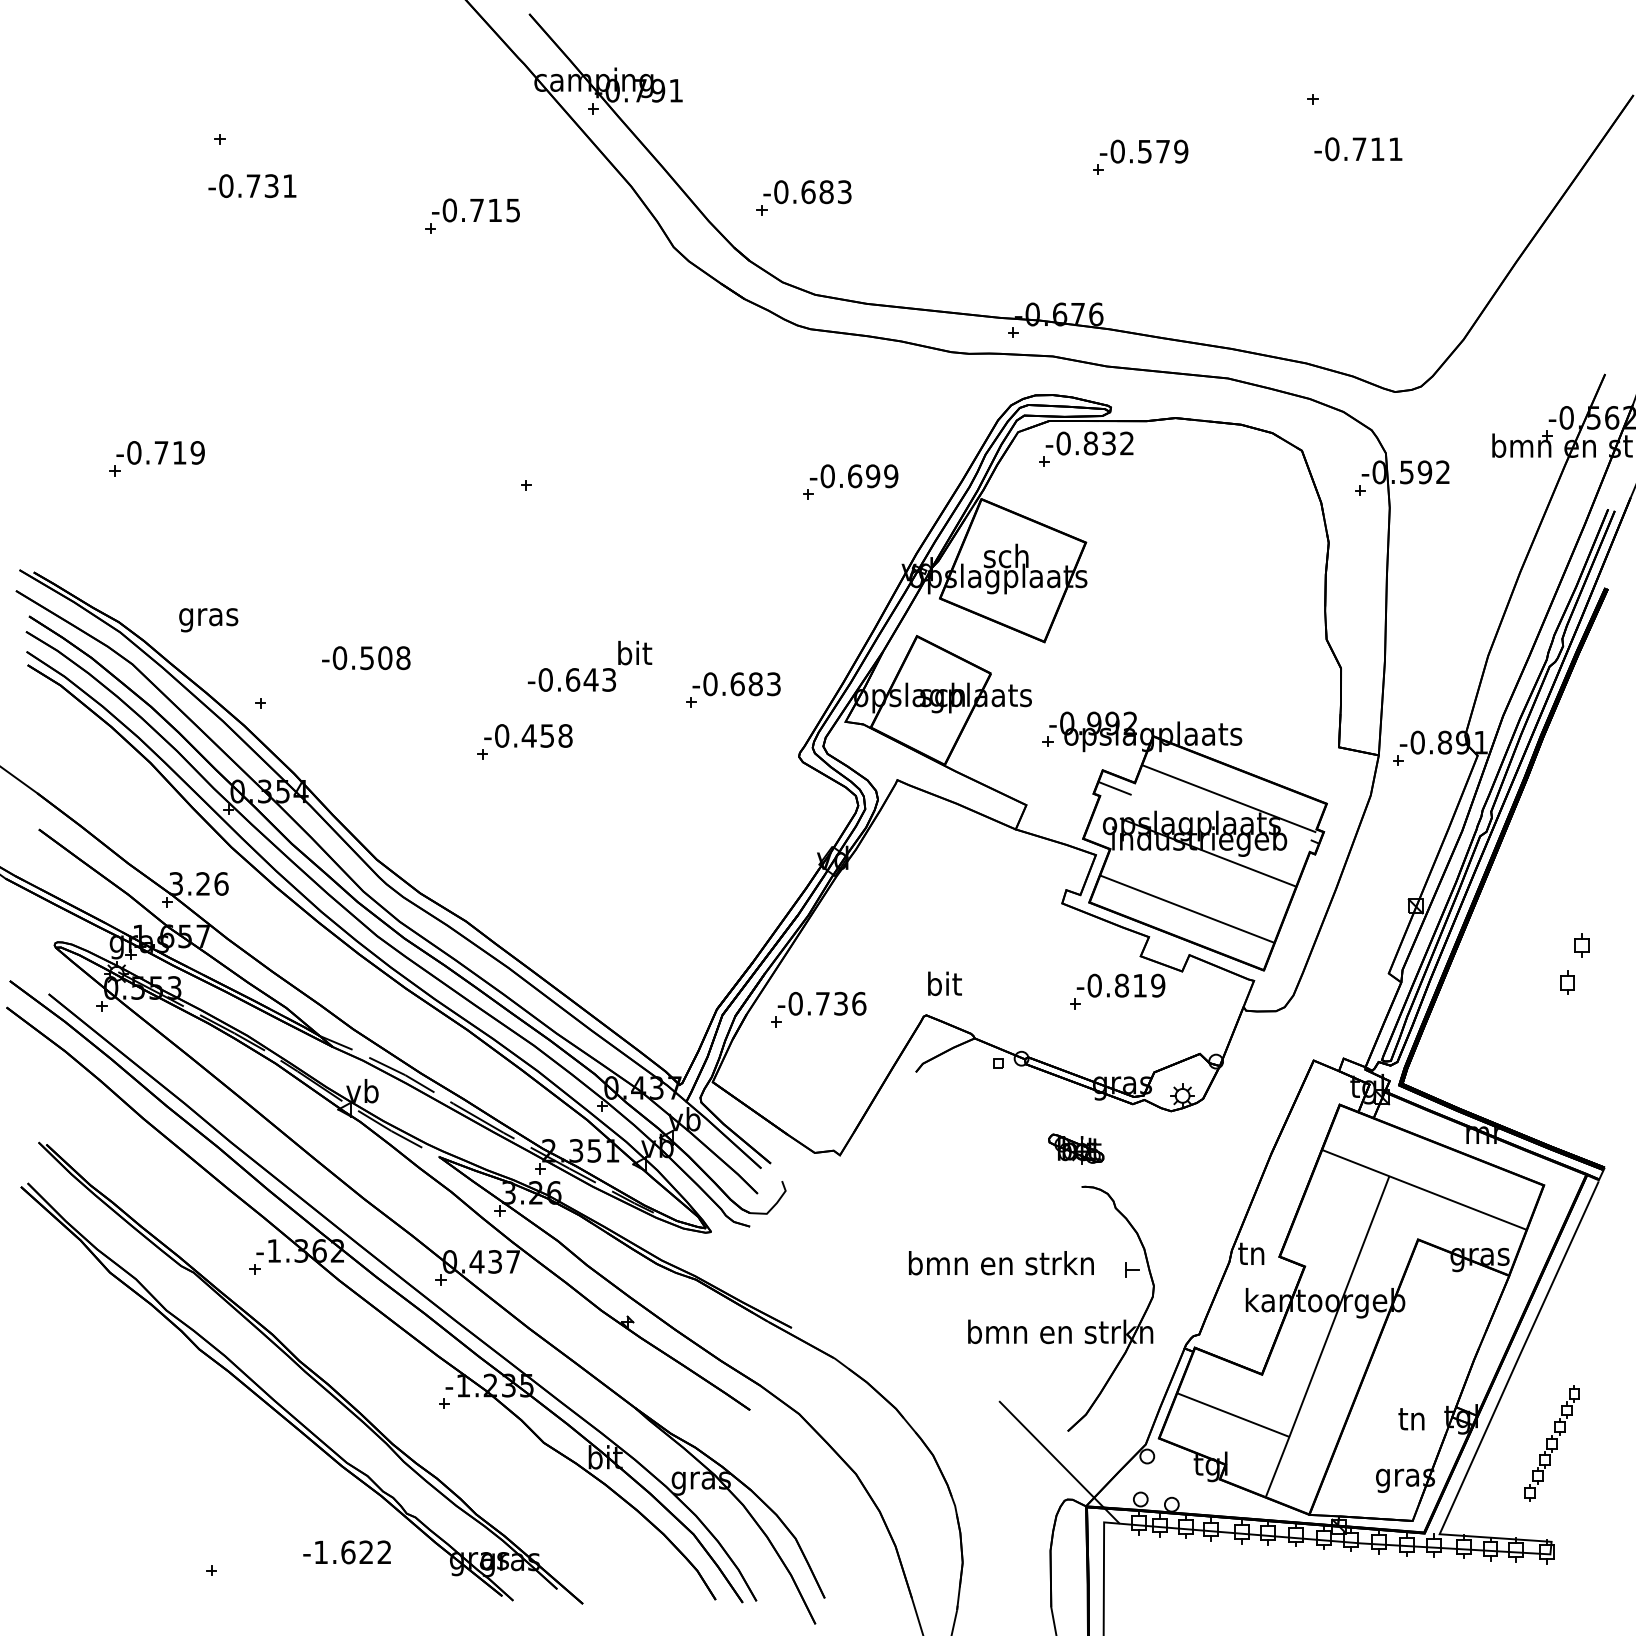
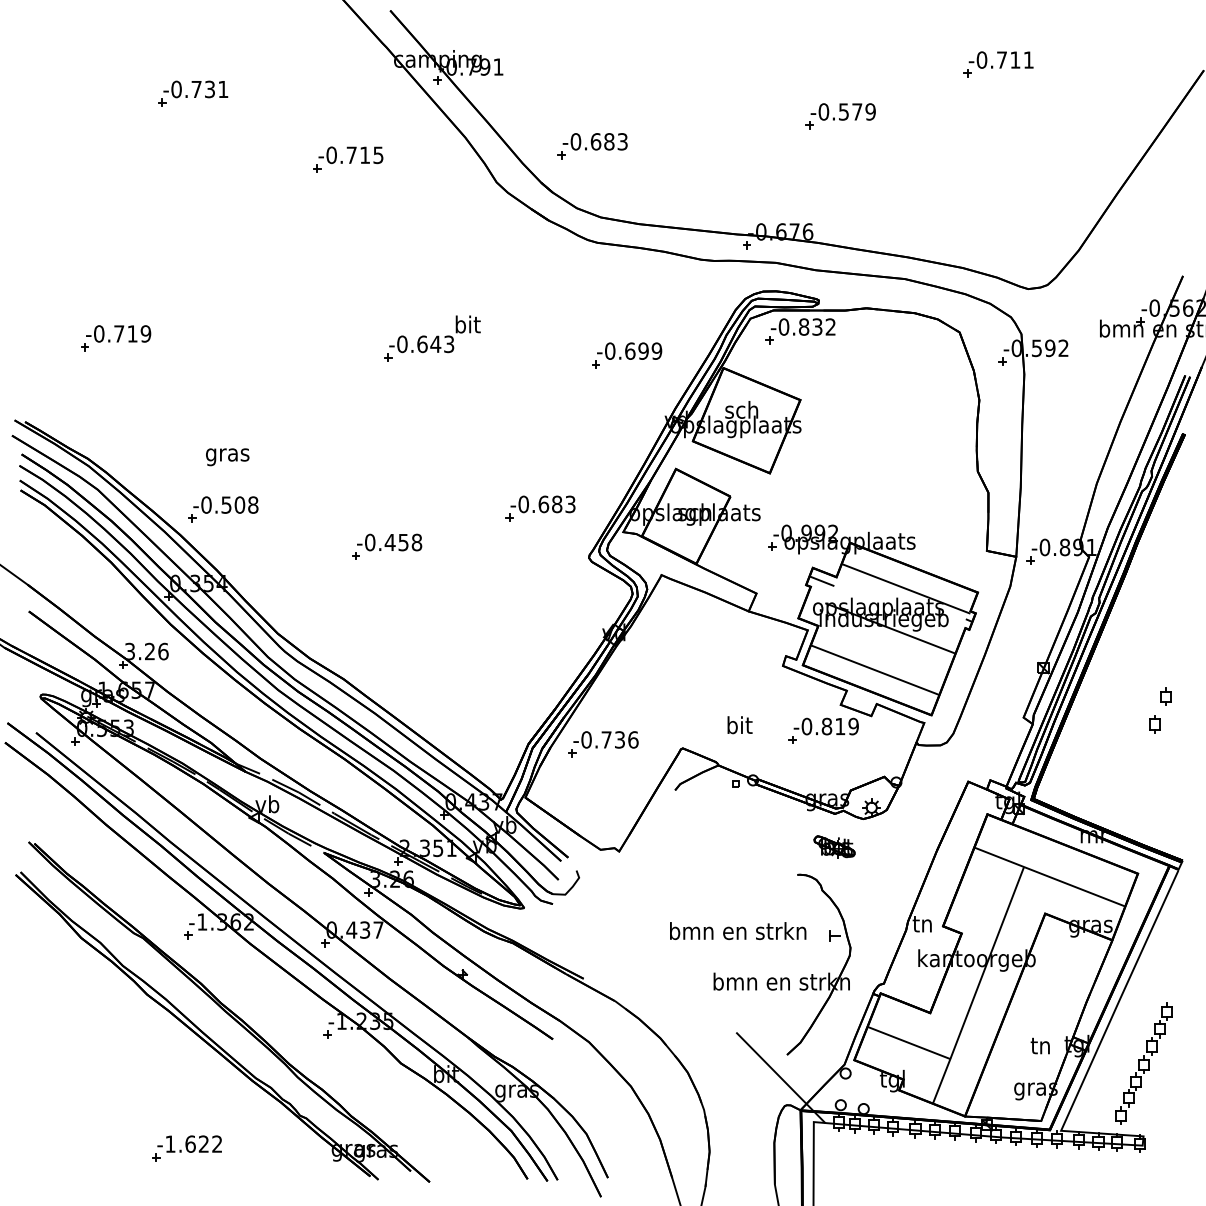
text: (1358, 149) -> (1001, 60), moved
text: (252, 185) -> (195, 89), moved
text: (208, 620) -> (227, 457), moved
text: (366, 658) -> (226, 505), moved
text: (590, 665) -> (435, 333), moved
text: (944, 983) -> (739, 724), moved
part: (1076, 1148) -> (834, 846), moved
part: (1552, 1442) -> (1144, 1063), size x1.43
text: (346, 1552) -> (189, 1144), moved

